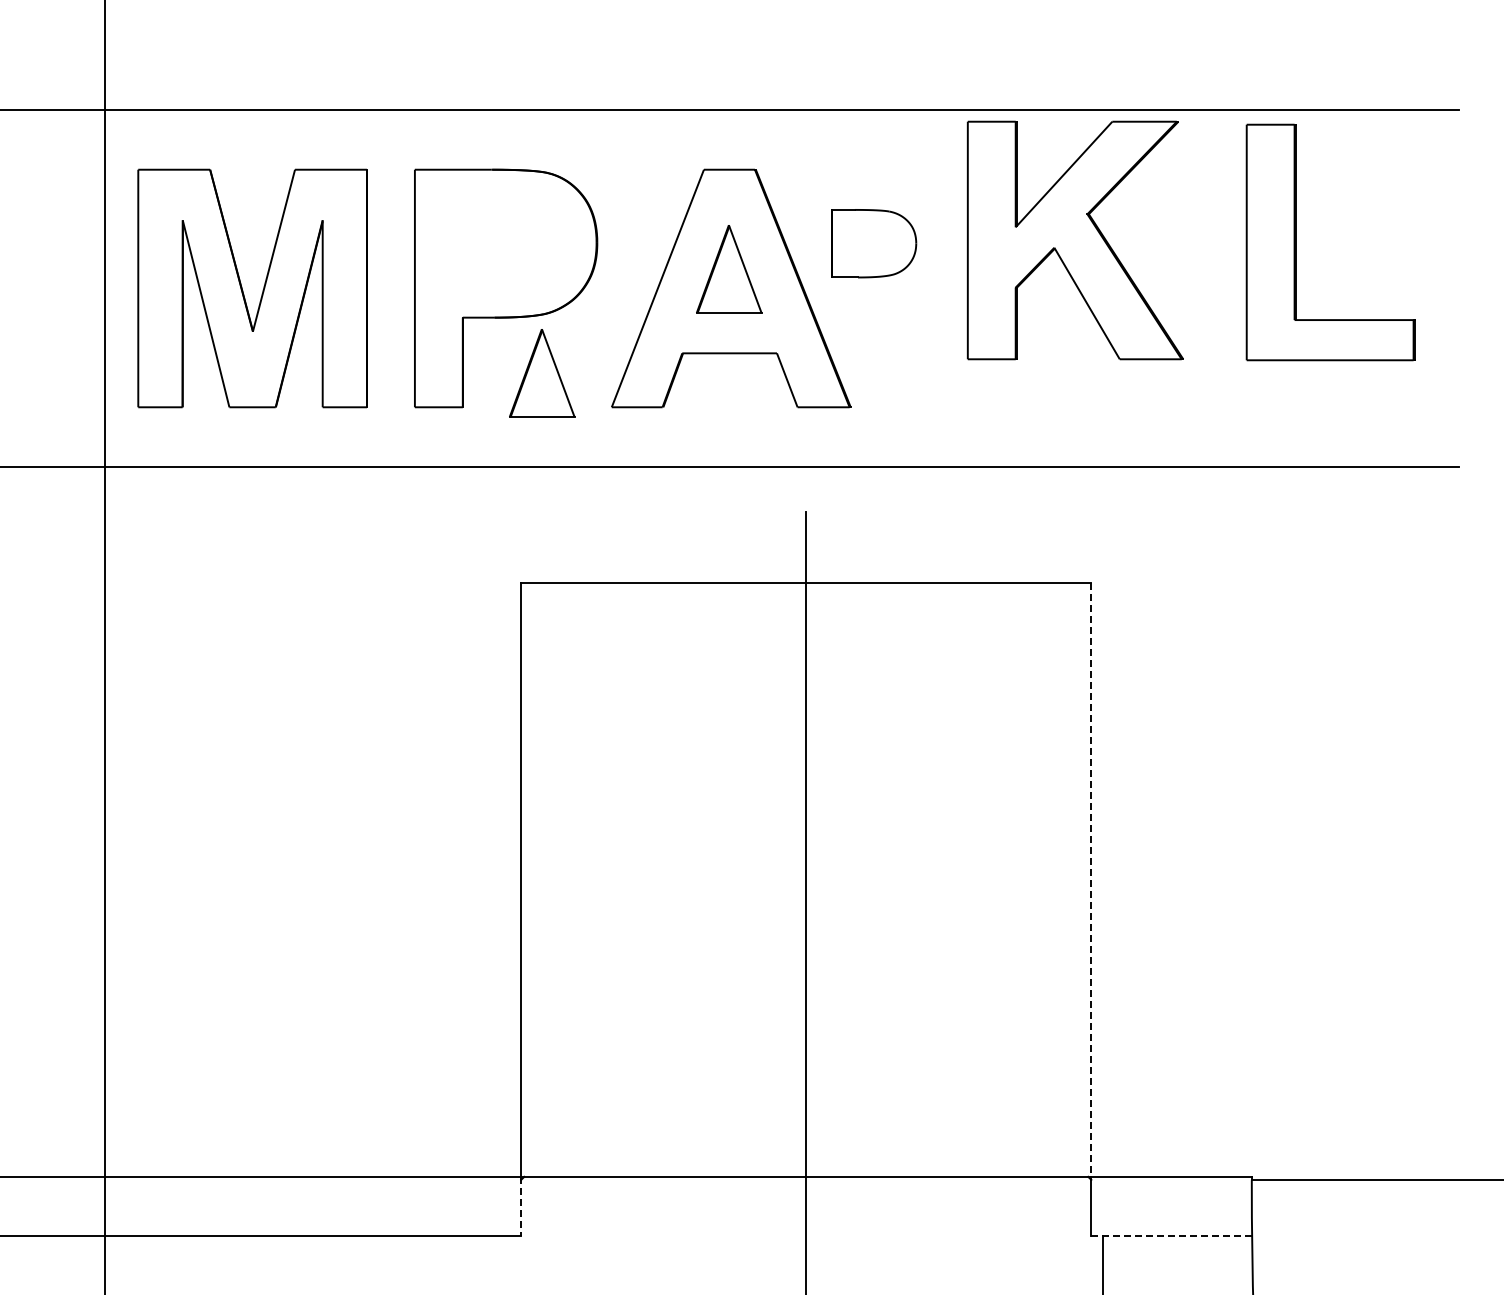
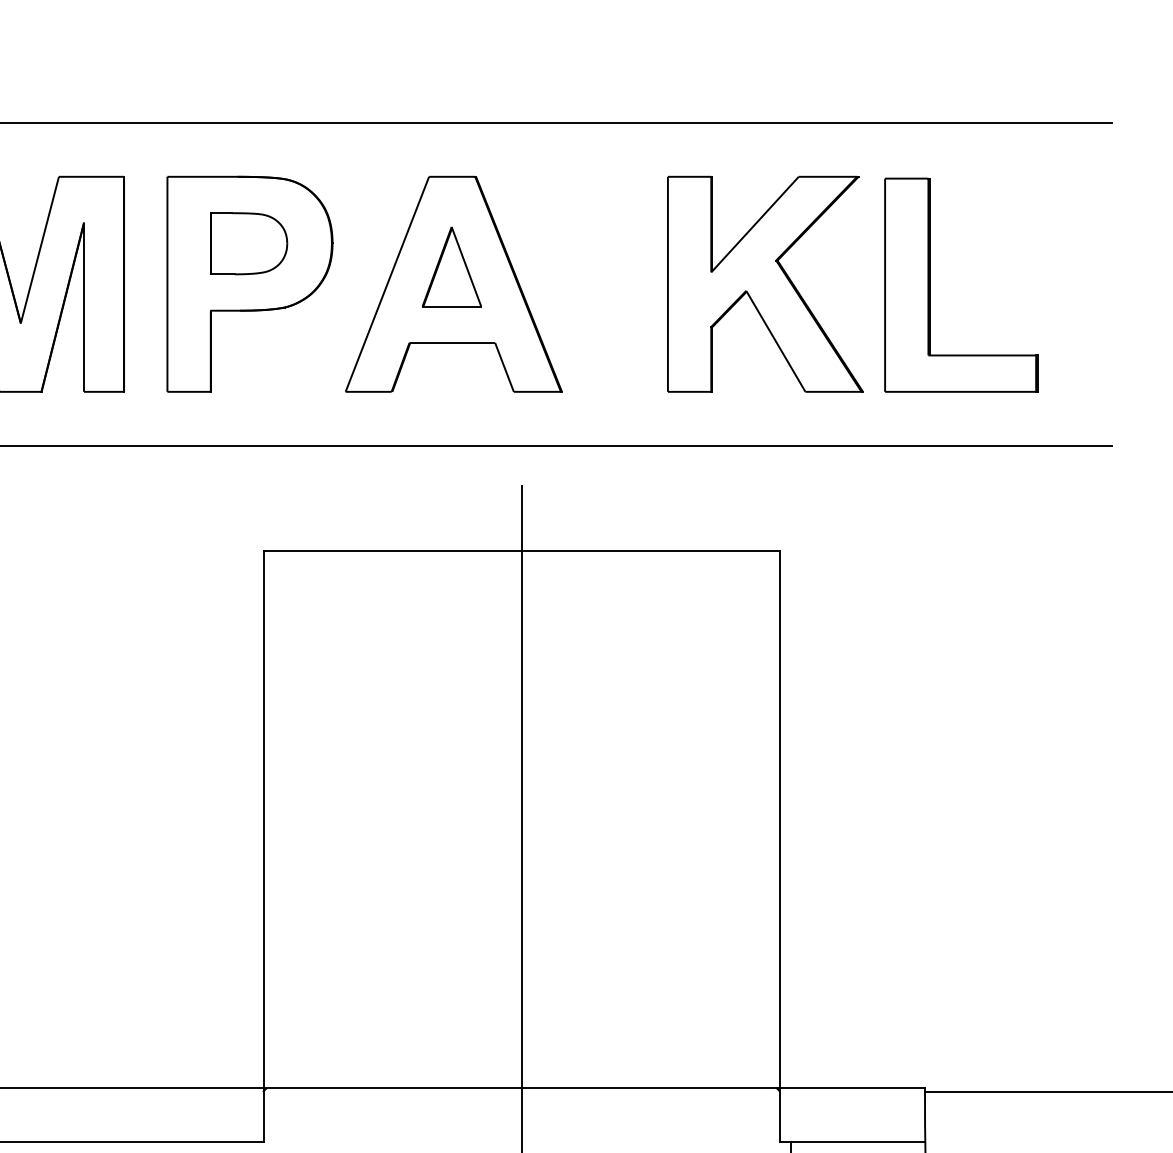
part: (1074, 240) -> (764, 284), moved
part: (1296, 242) -> (930, 285), moved
part: (874, 243) -> (249, 243), moved
part: (542, 373) -> (282, 361), removed
line: (1091, 879) -> (779, 819), dashed -> solid
line: (521, 1206) -> (263, 1115), dashed -> solid
line: (1172, 1236) -> (853, 1142), dashed -> solid

